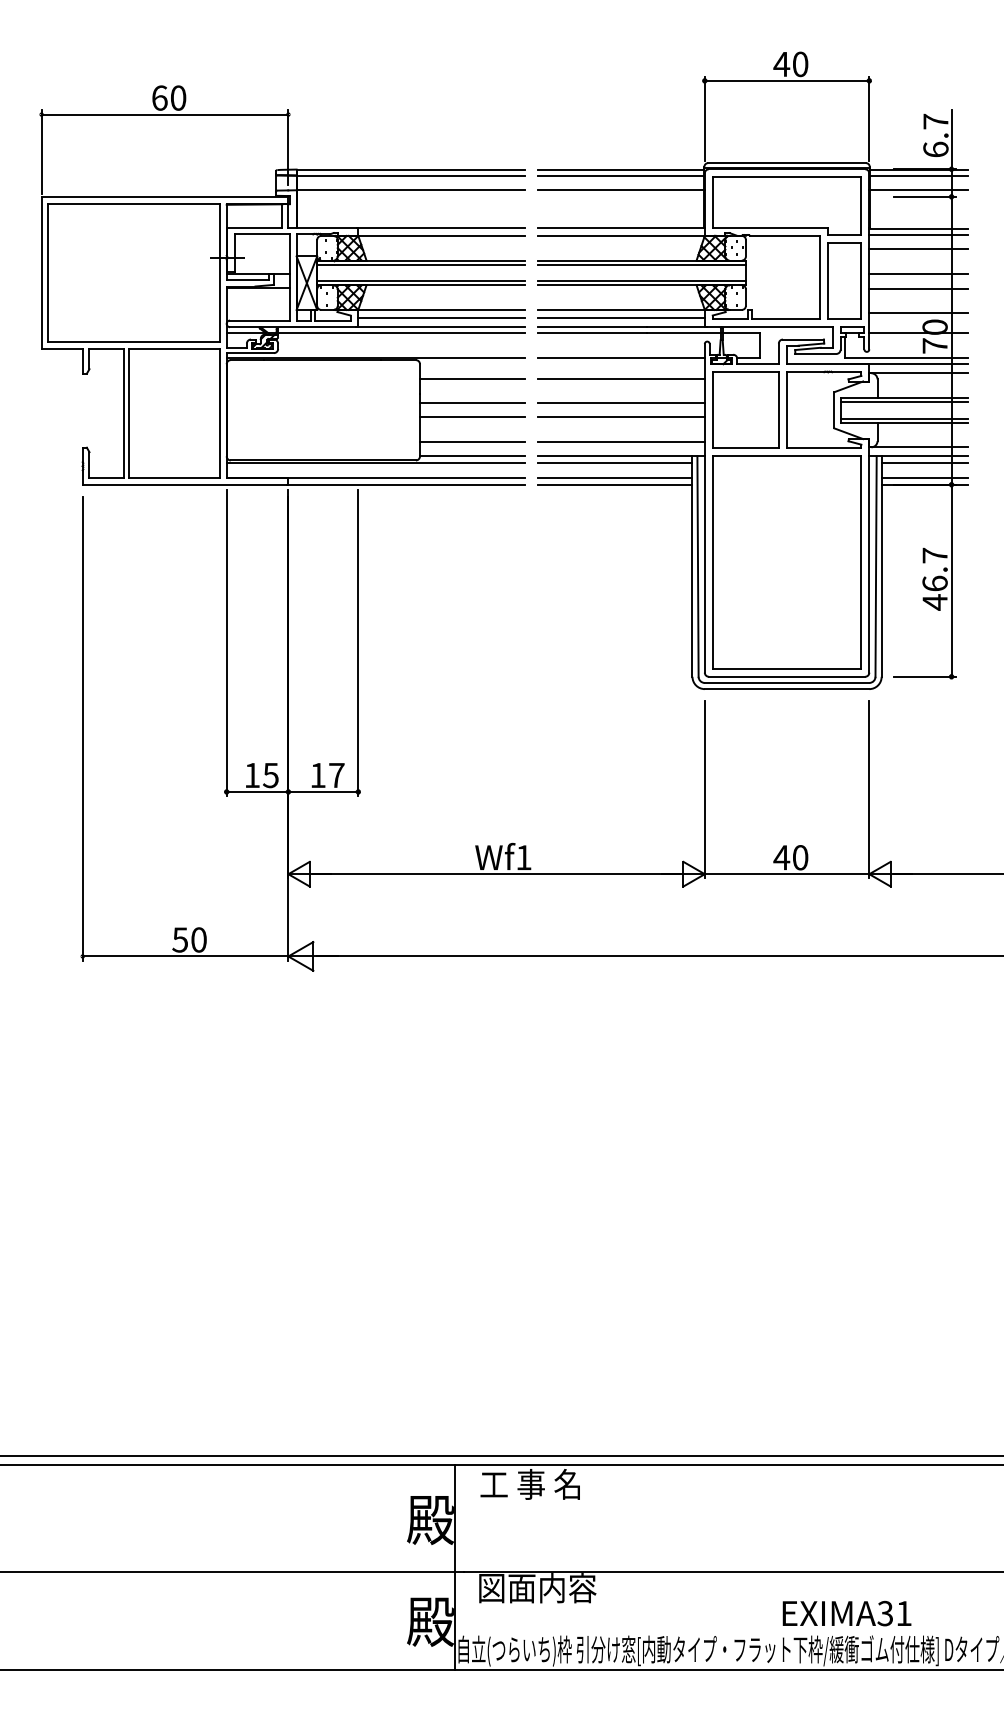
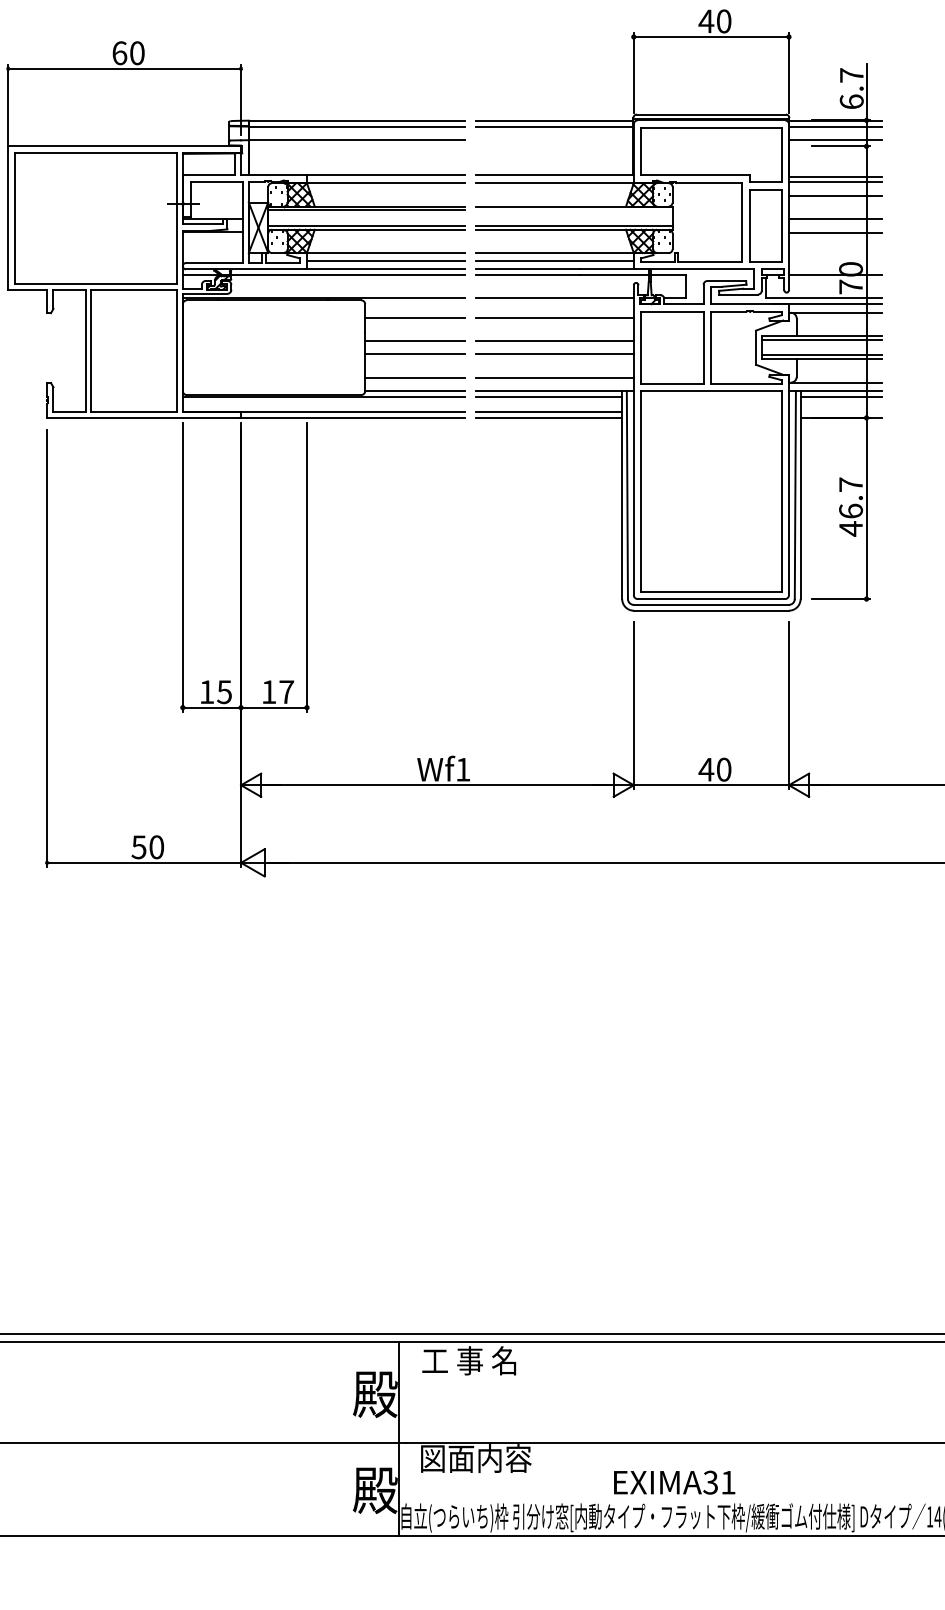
line: (620, 190) -> (554, 140), removed
line: (641, 264) -> (574, 210), removed
line: (918, 312) -> (835, 255), removed
line: (924, 478) -> (841, 412), removed
text: (846, 1613) -> (674, 1482), moved

